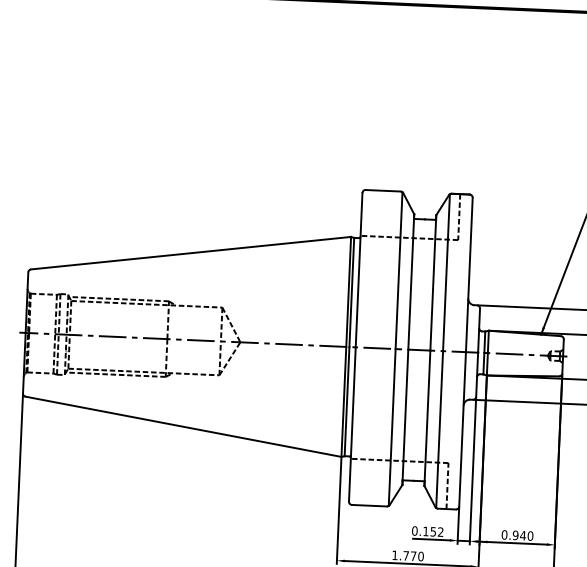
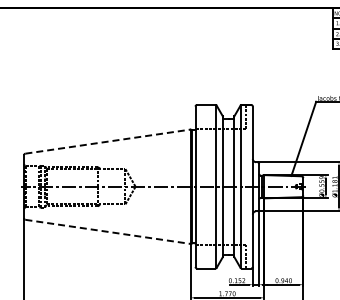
line: (192, 252) -> (108, 141), solid -> dashed
line: (184, 426) -> (108, 231), solid -> dashed

